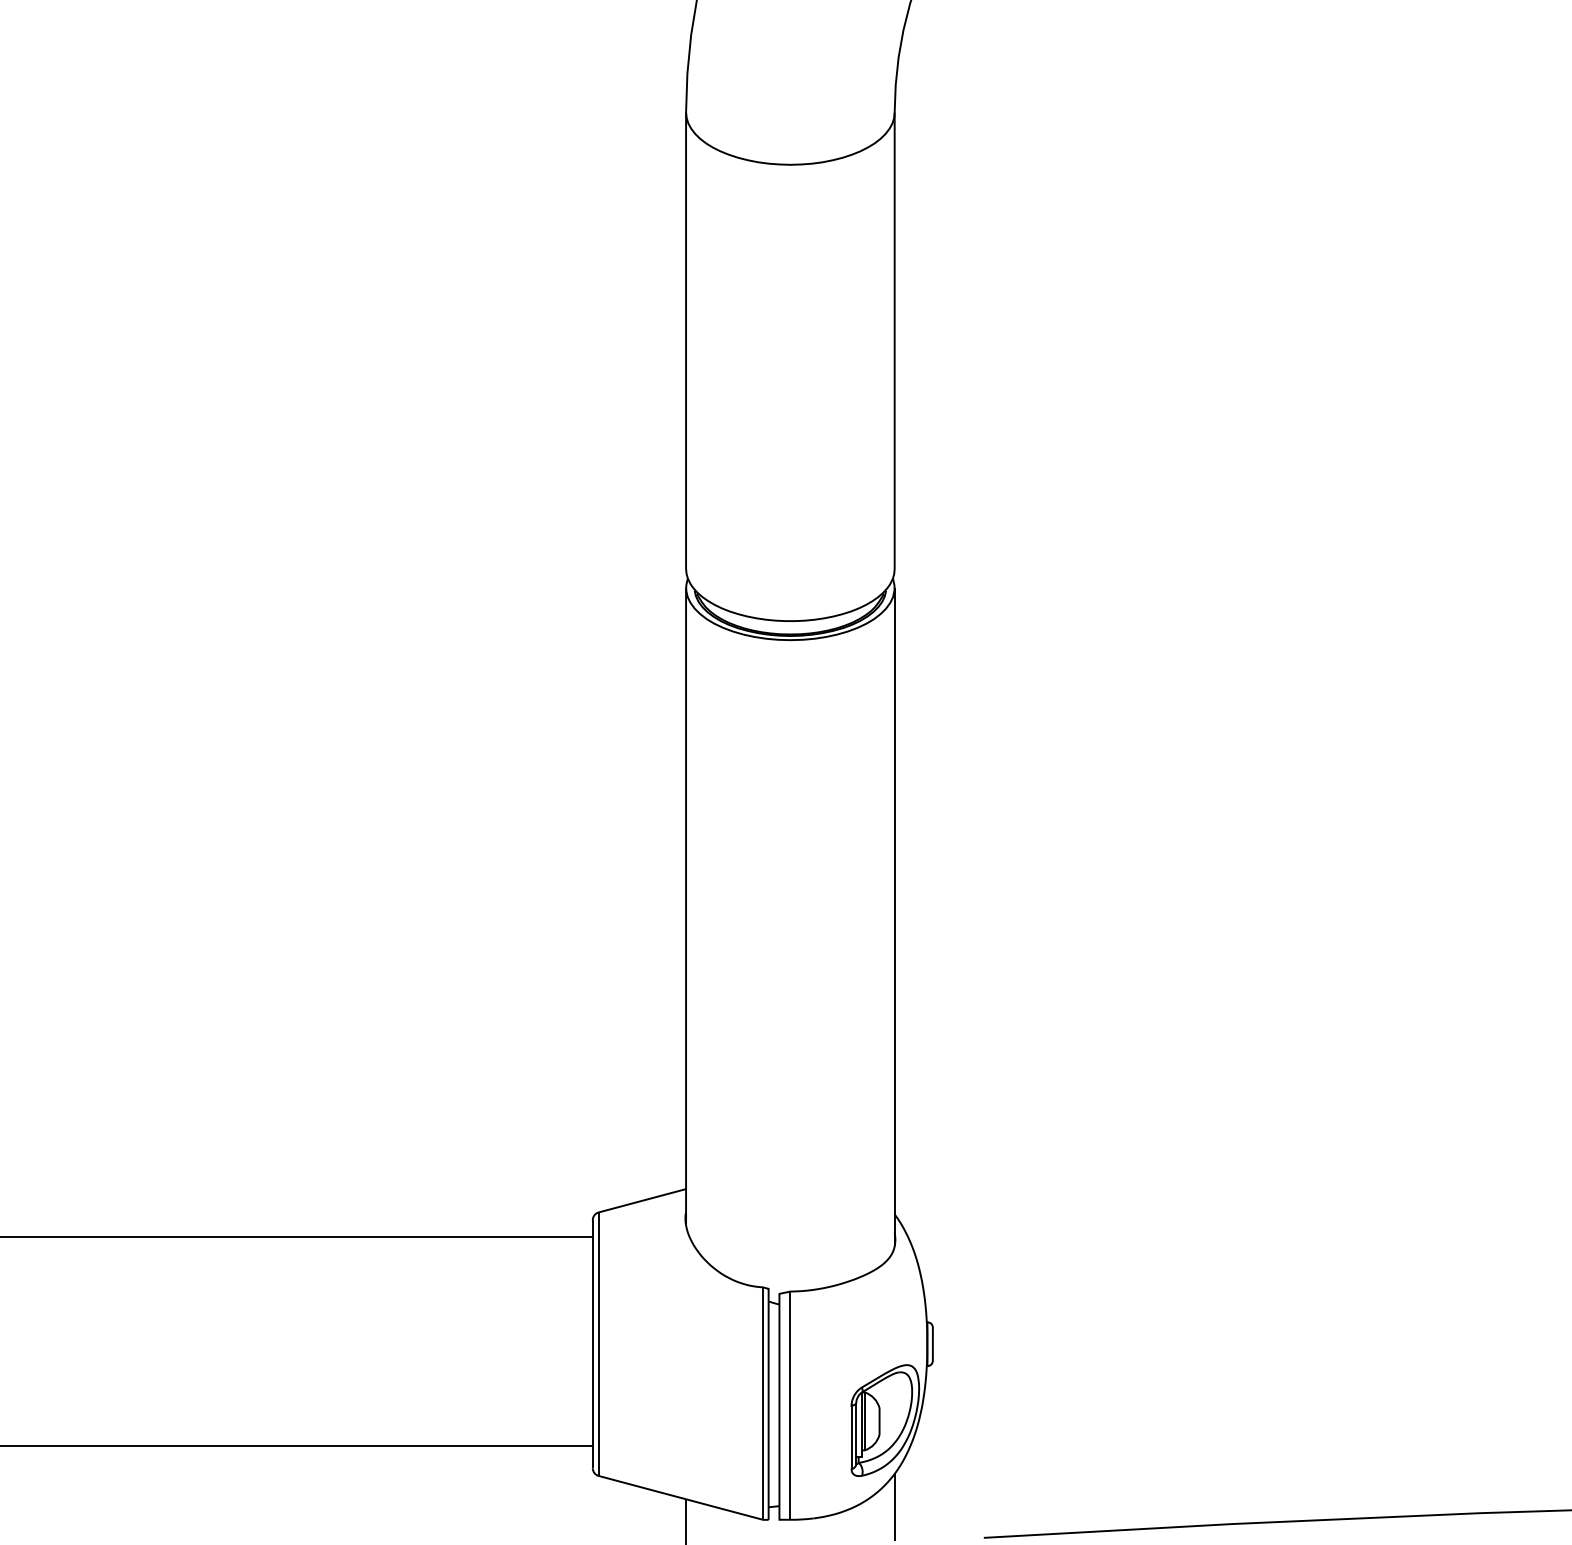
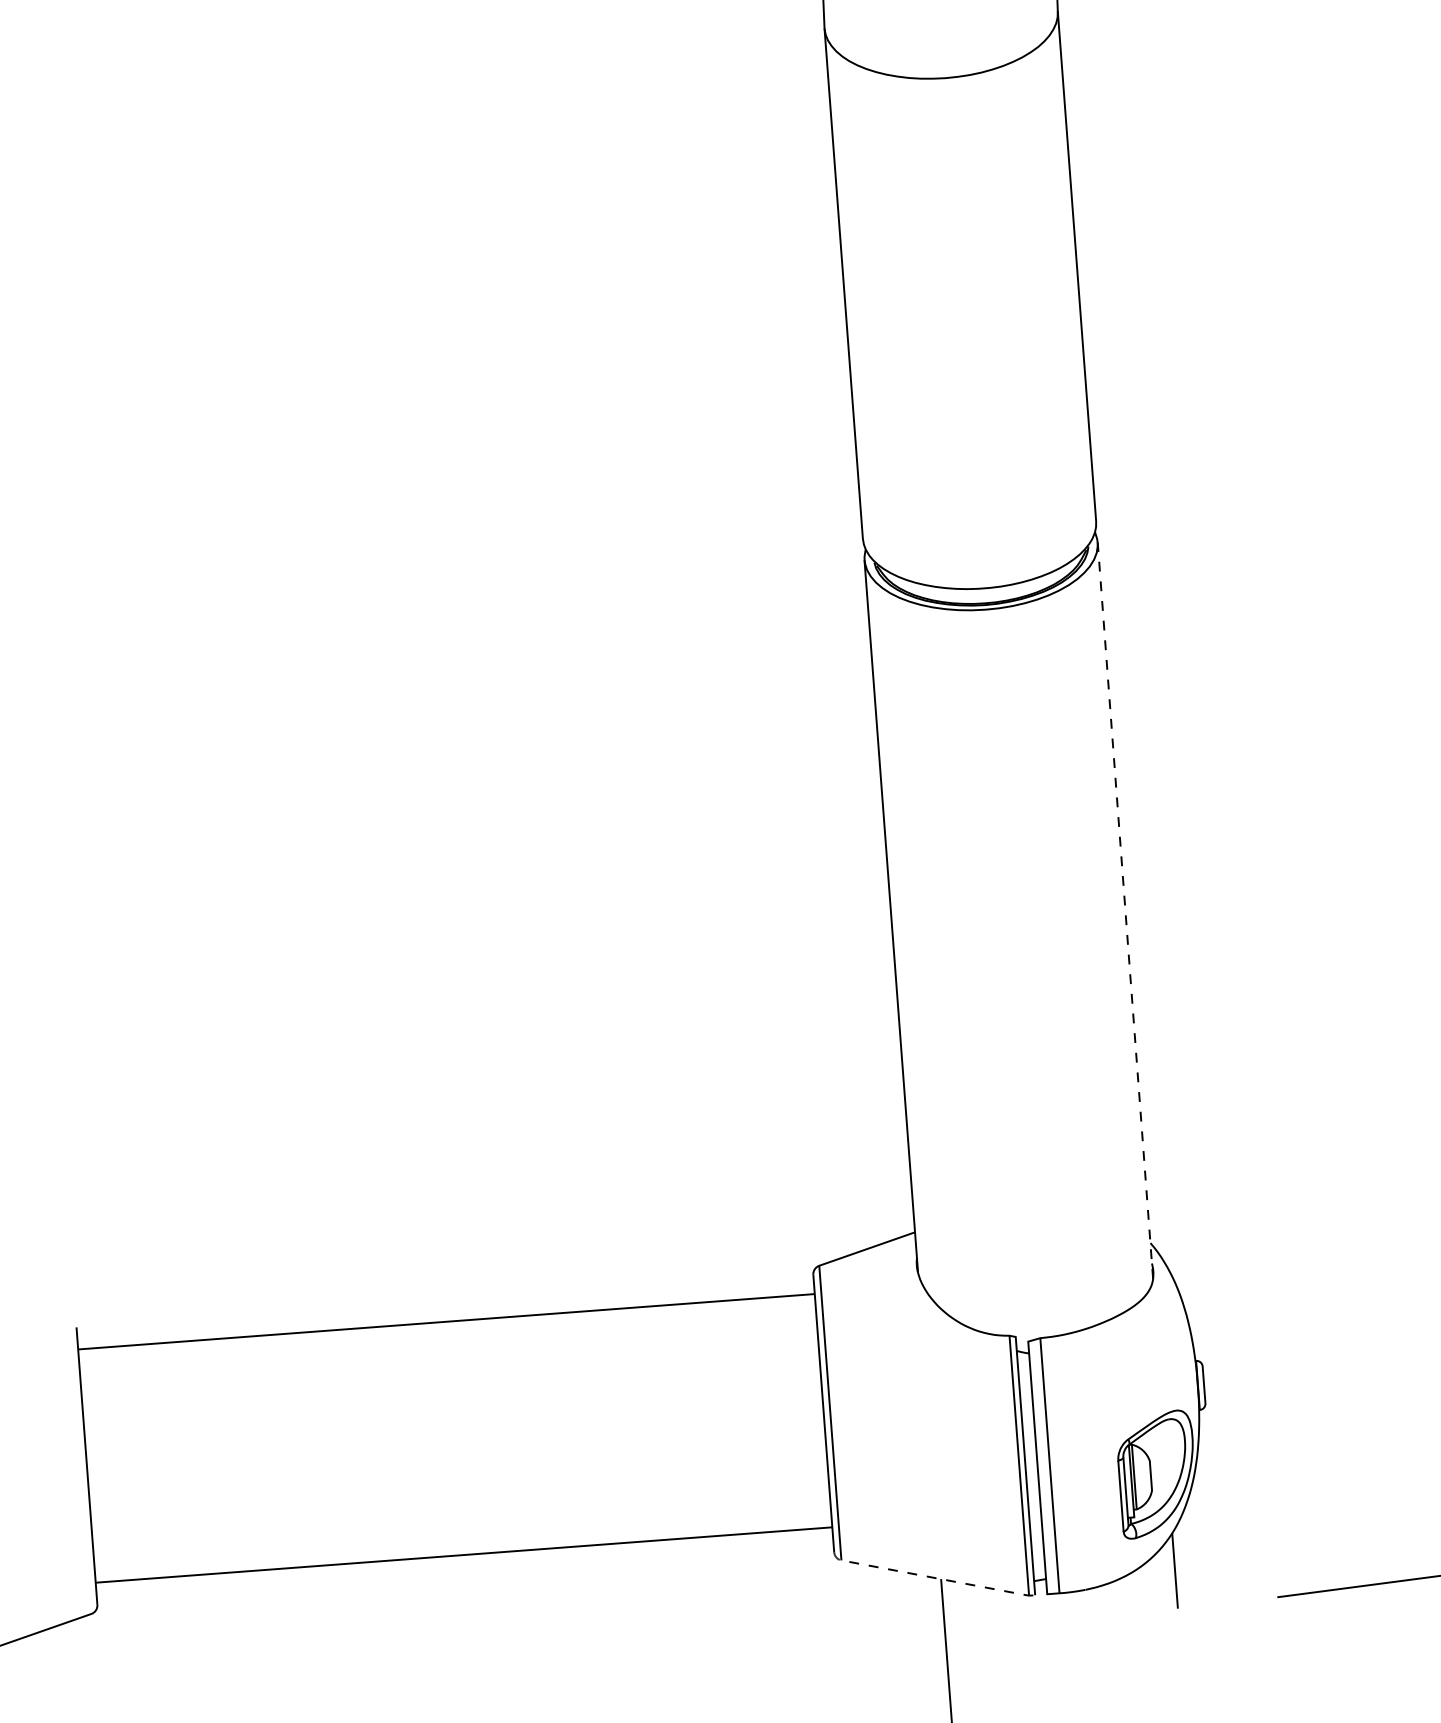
line: (894, 916) -> (1125, 909), solid -> dashed
line: (676, 1496) -> (930, 1576), solid -> dashed

